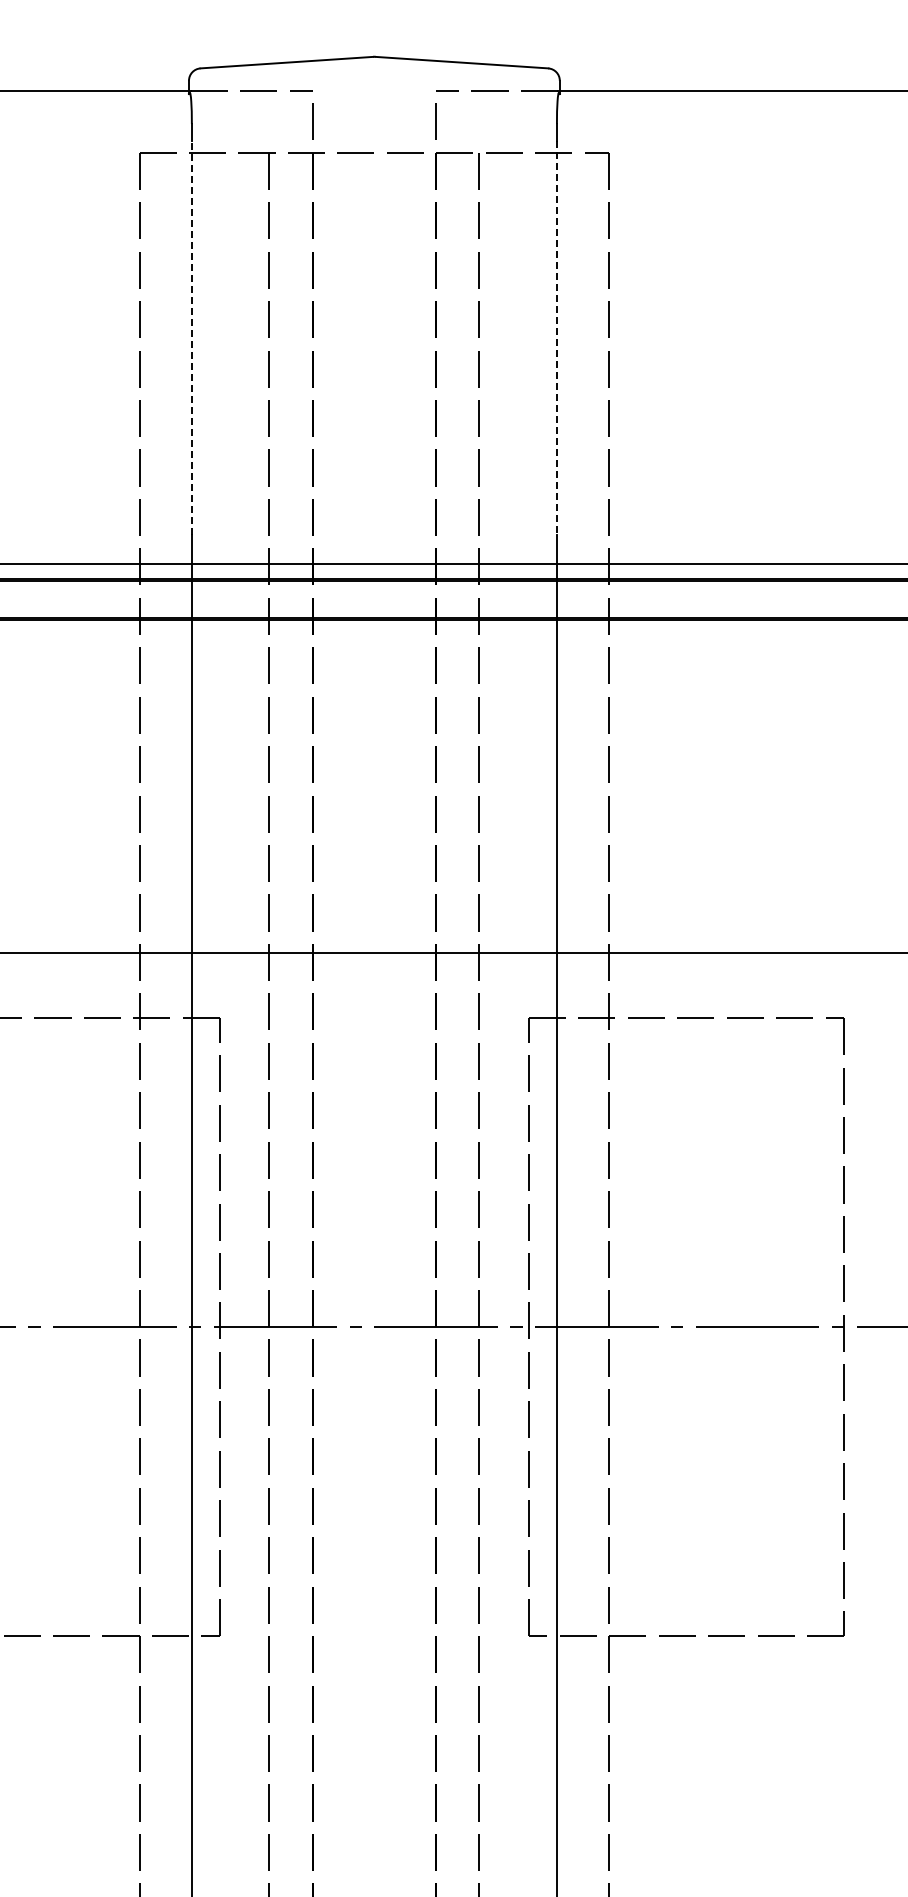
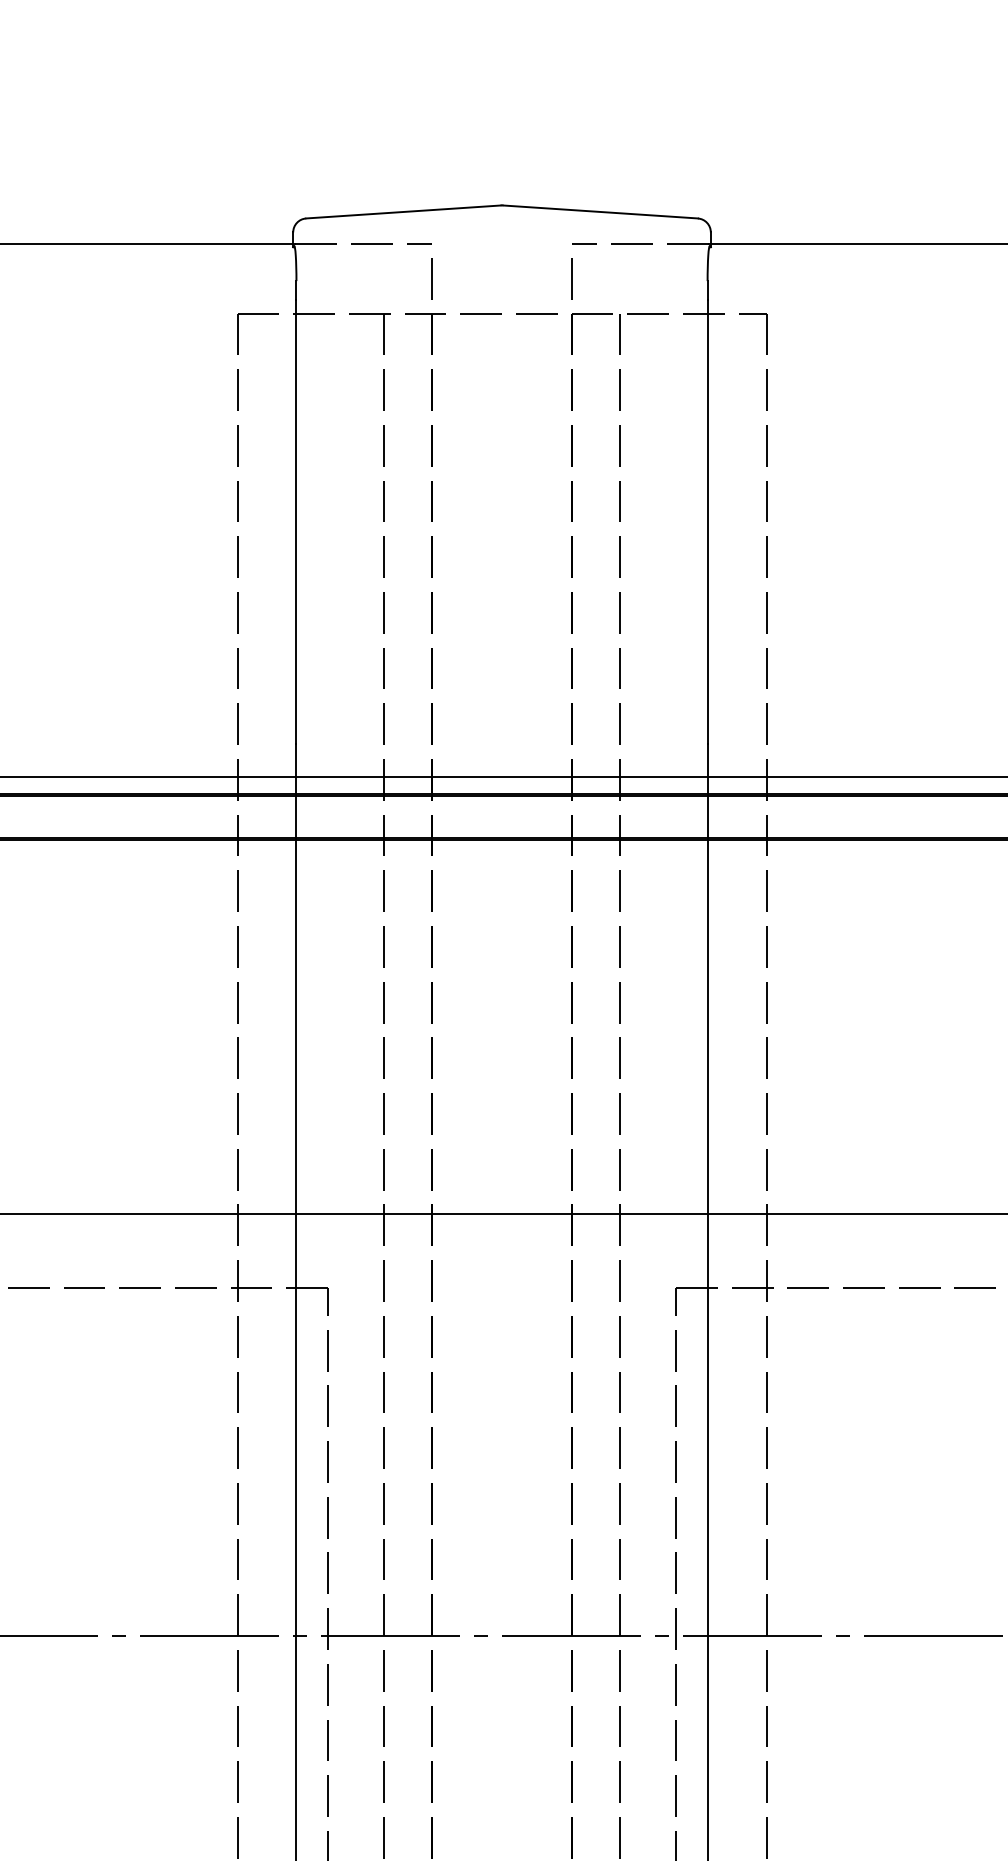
line: (191, 337) -> (296, 521), dashed -> solid
line: (556, 338) -> (707, 522), dashed -> solid

